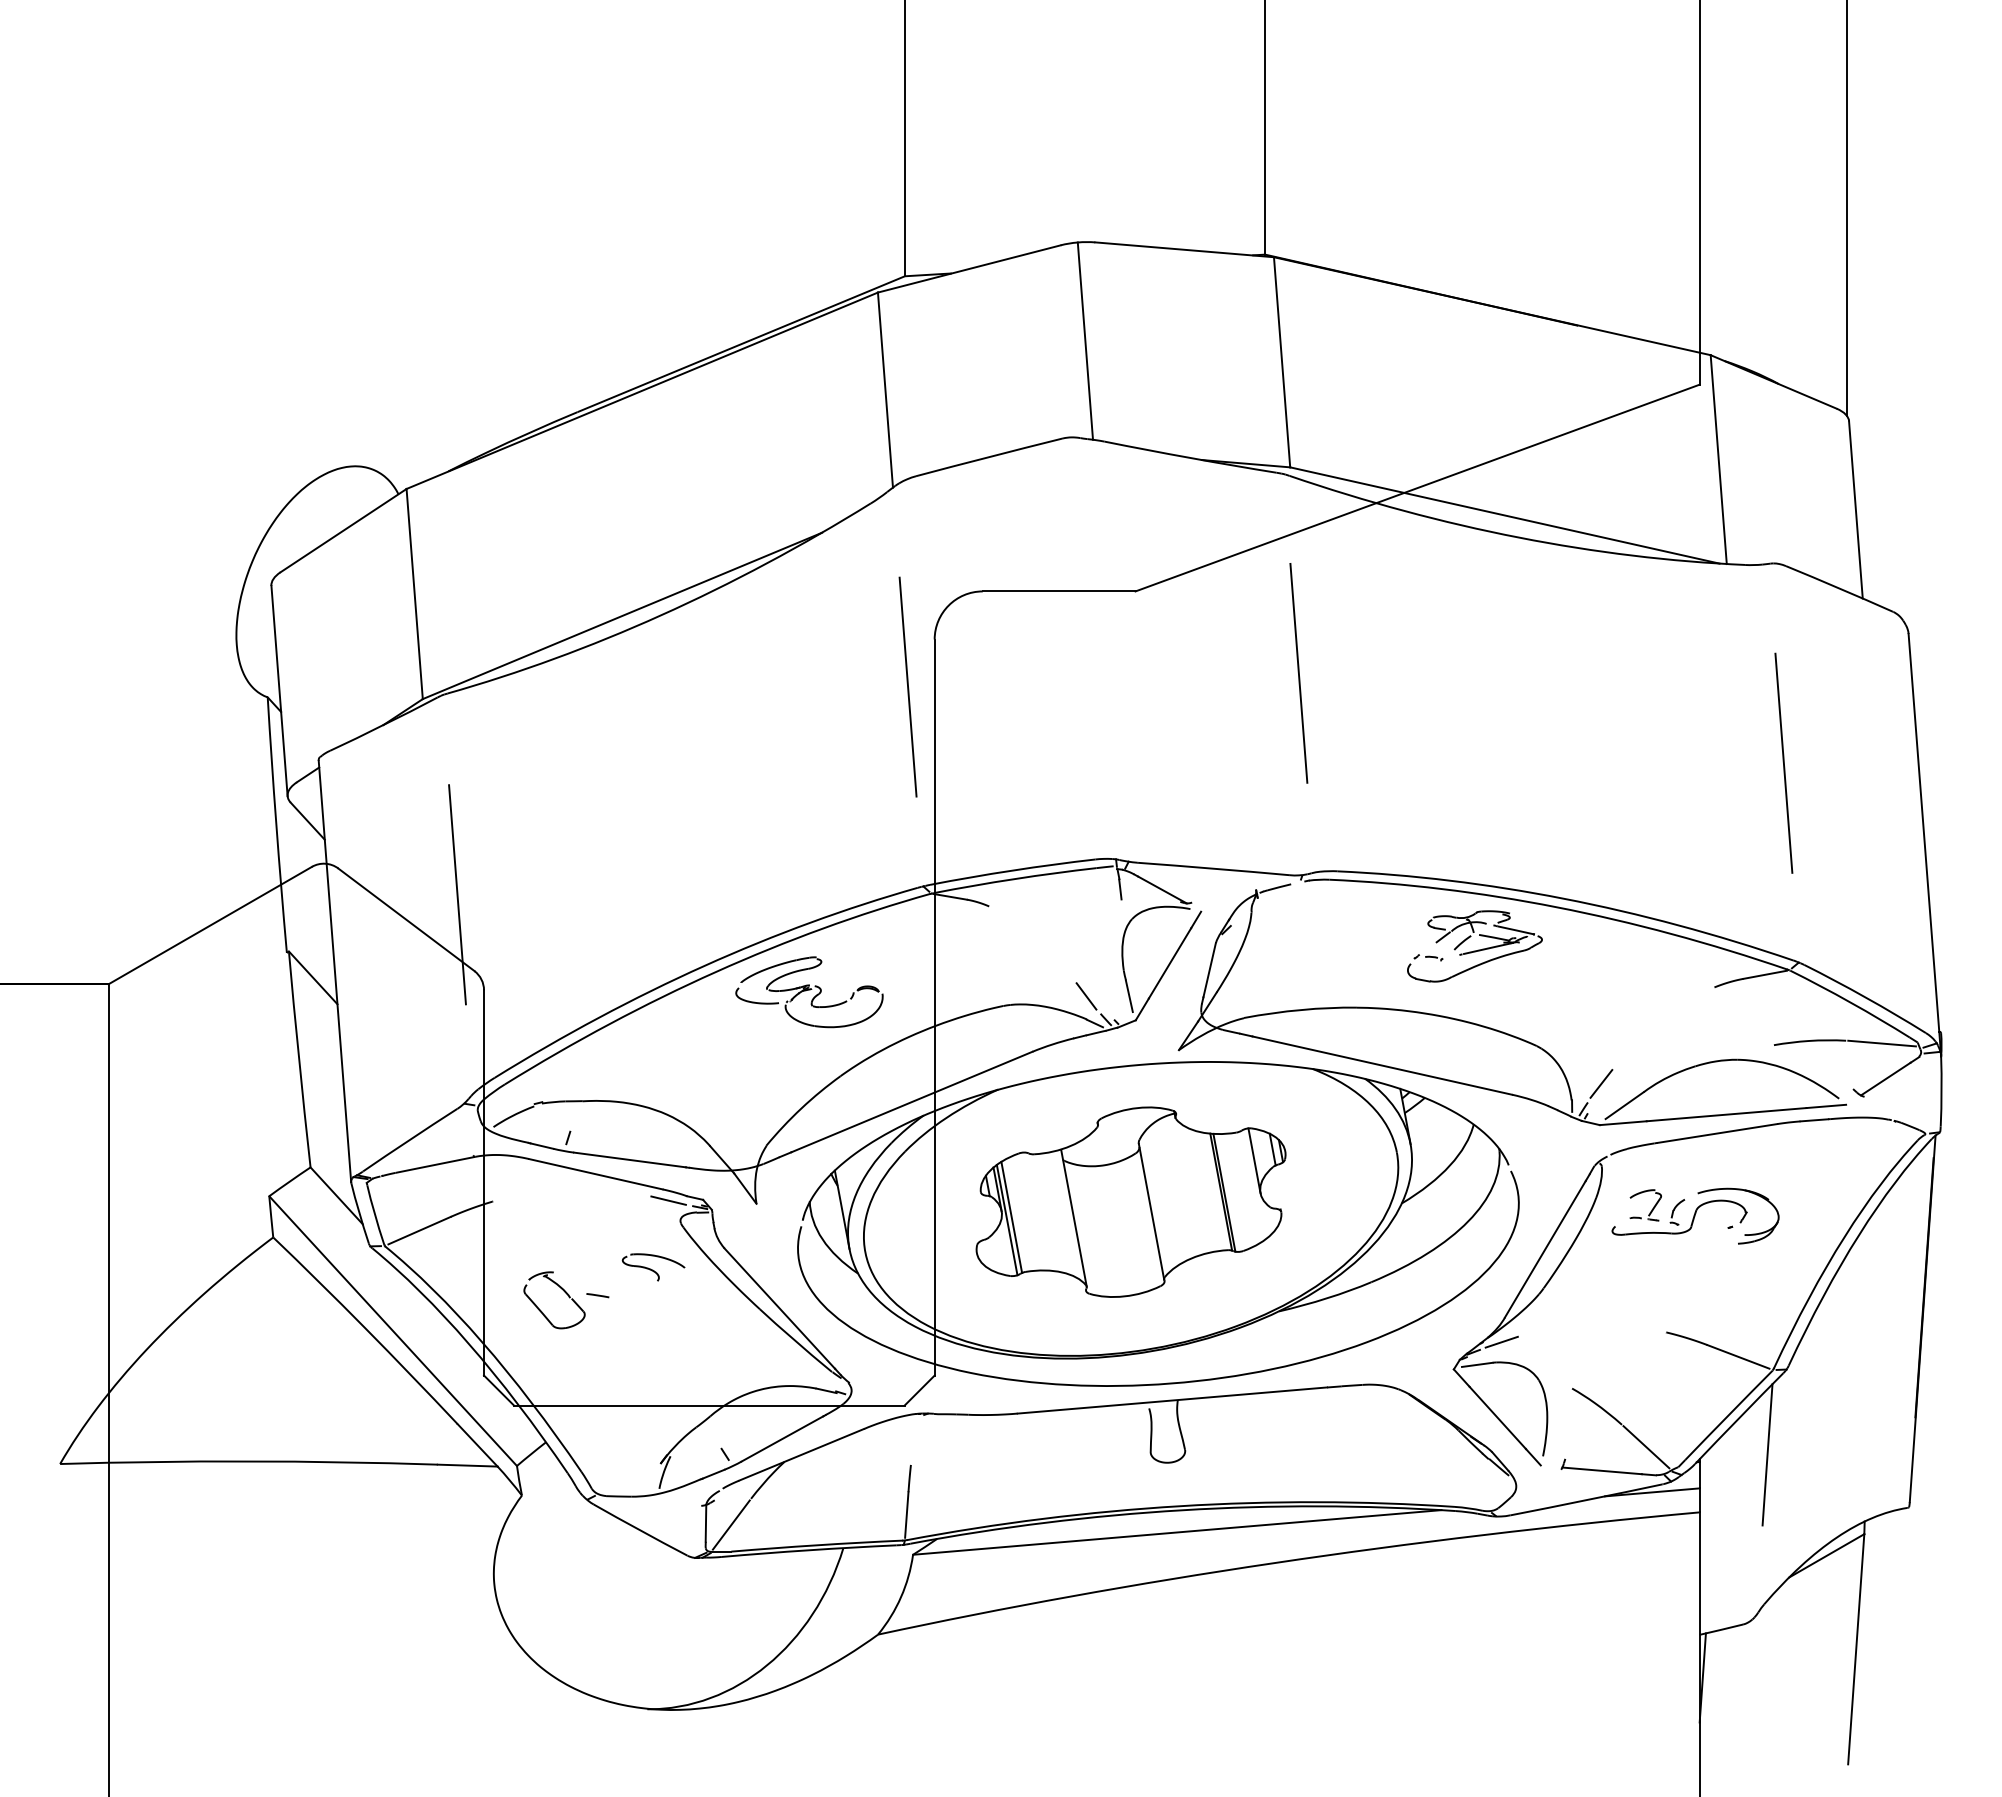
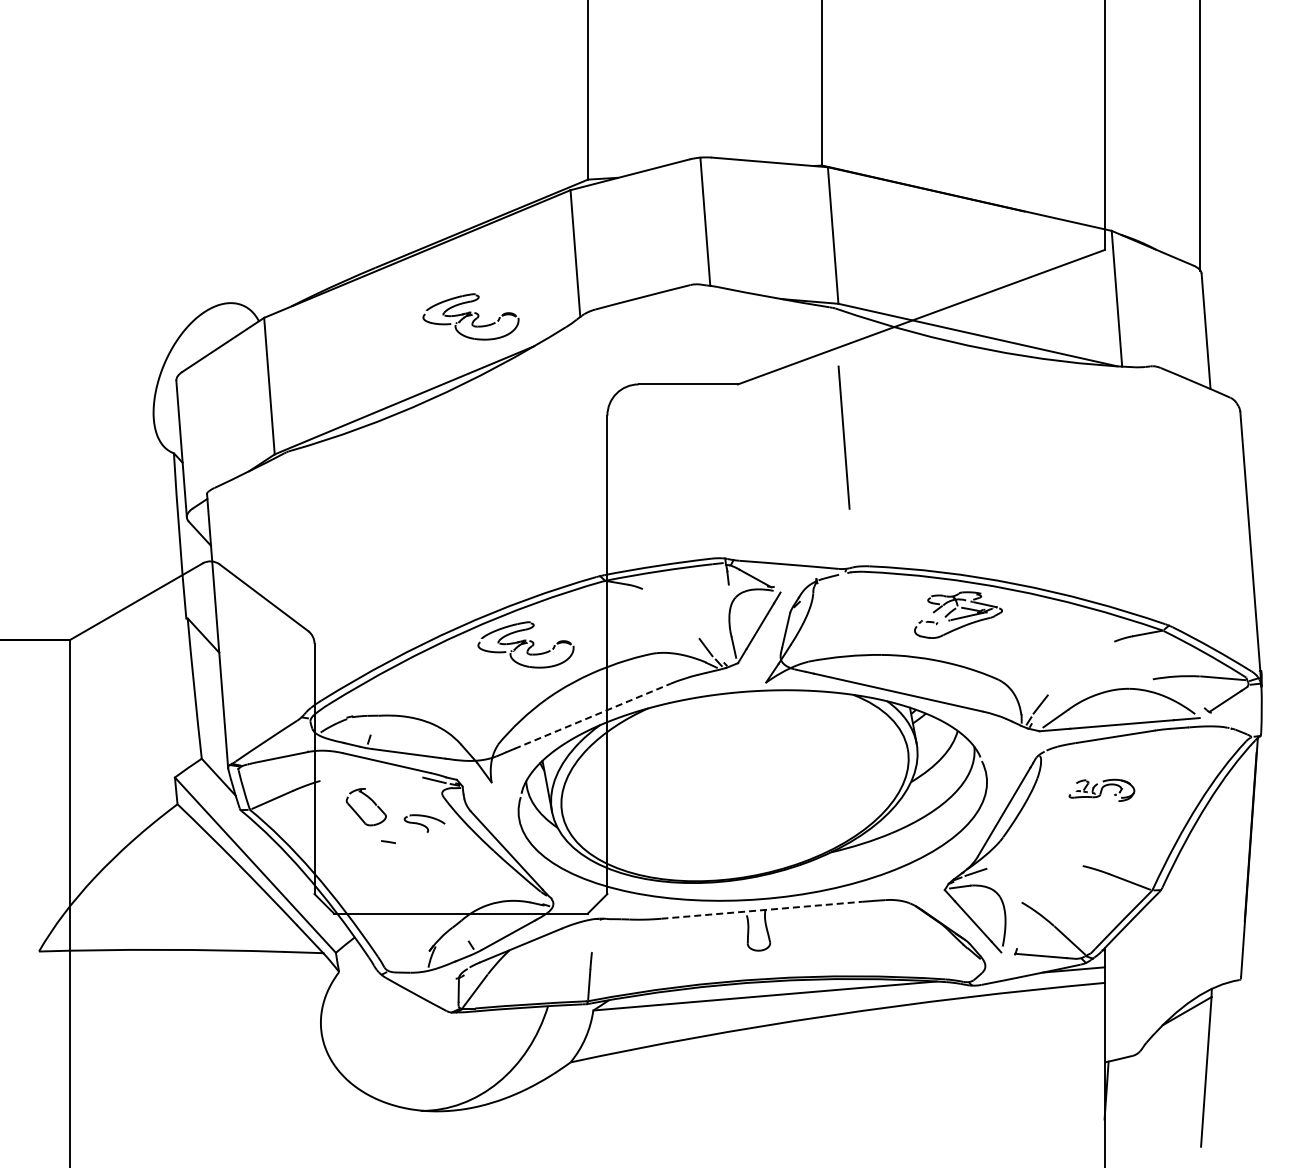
part: (724, 486) -> (470, 316), added
line: (907, 686) -> (589, 446), removed
line: (1782, 762) -> (1158, 495), removed
line: (456, 894) -> (296, 581), removed
line: (911, 1102) -> (592, 716), solid -> dashed
part: (1130, 1200) -> (734, 780), removed
part: (1694, 1216) -> (1101, 790), size x0.6
part: (562, 1291) -> (371, 801), moved
line: (1171, 1400) -> (761, 910), solid -> dashed
line: (1767, 1454) -> (1148, 945), removed

